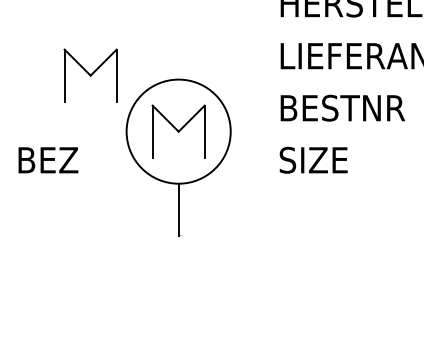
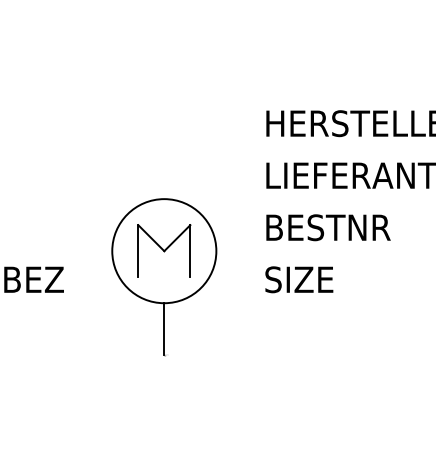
part: (90, 74) -> (76, 194), removed

